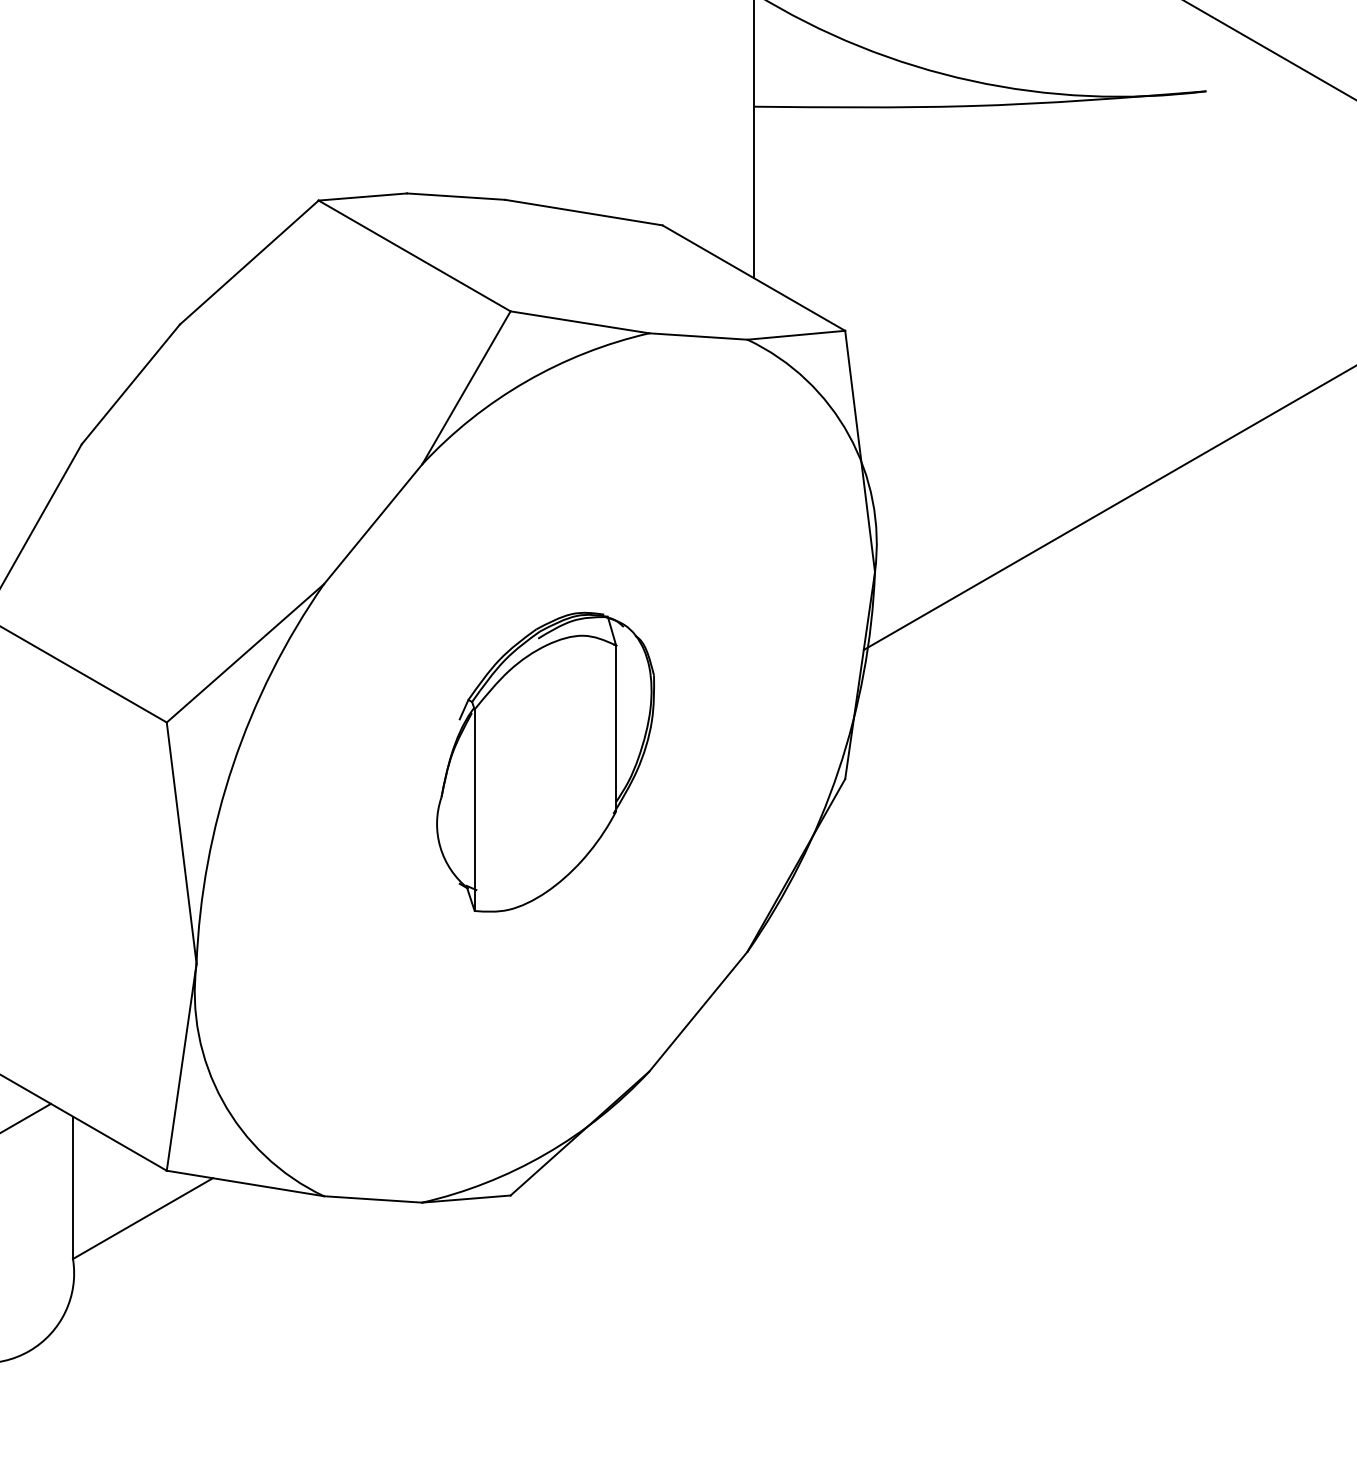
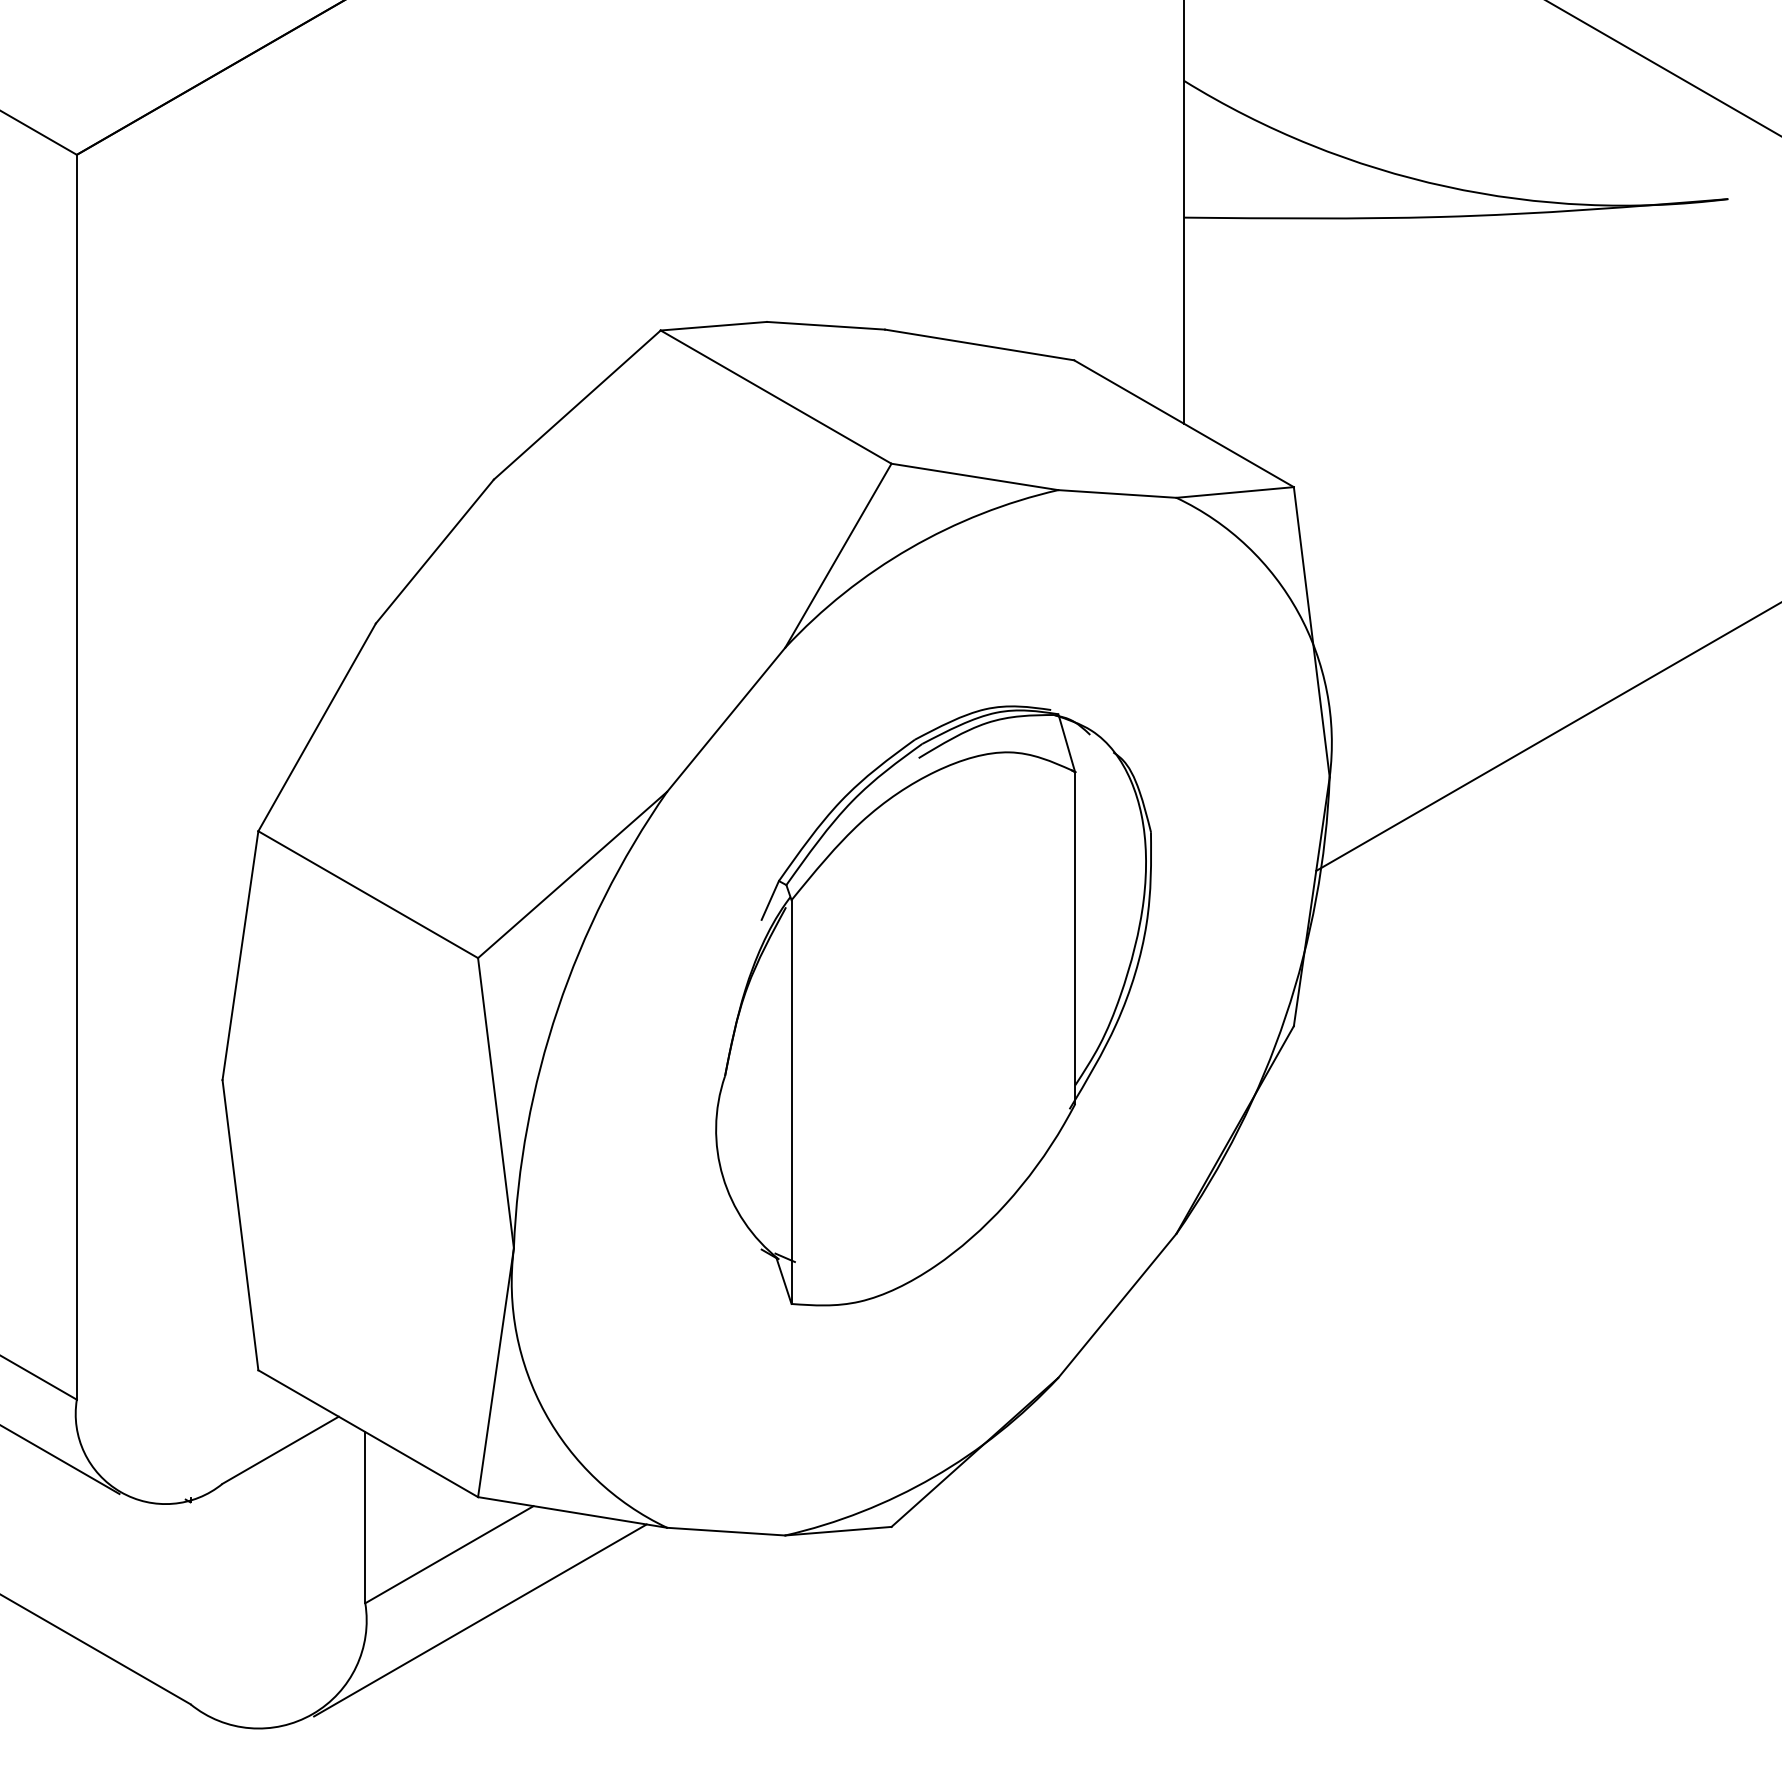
part: (545, 761) -> (933, 1005), size x1.67
line: (168, 1273) -> (480, 1620), added

